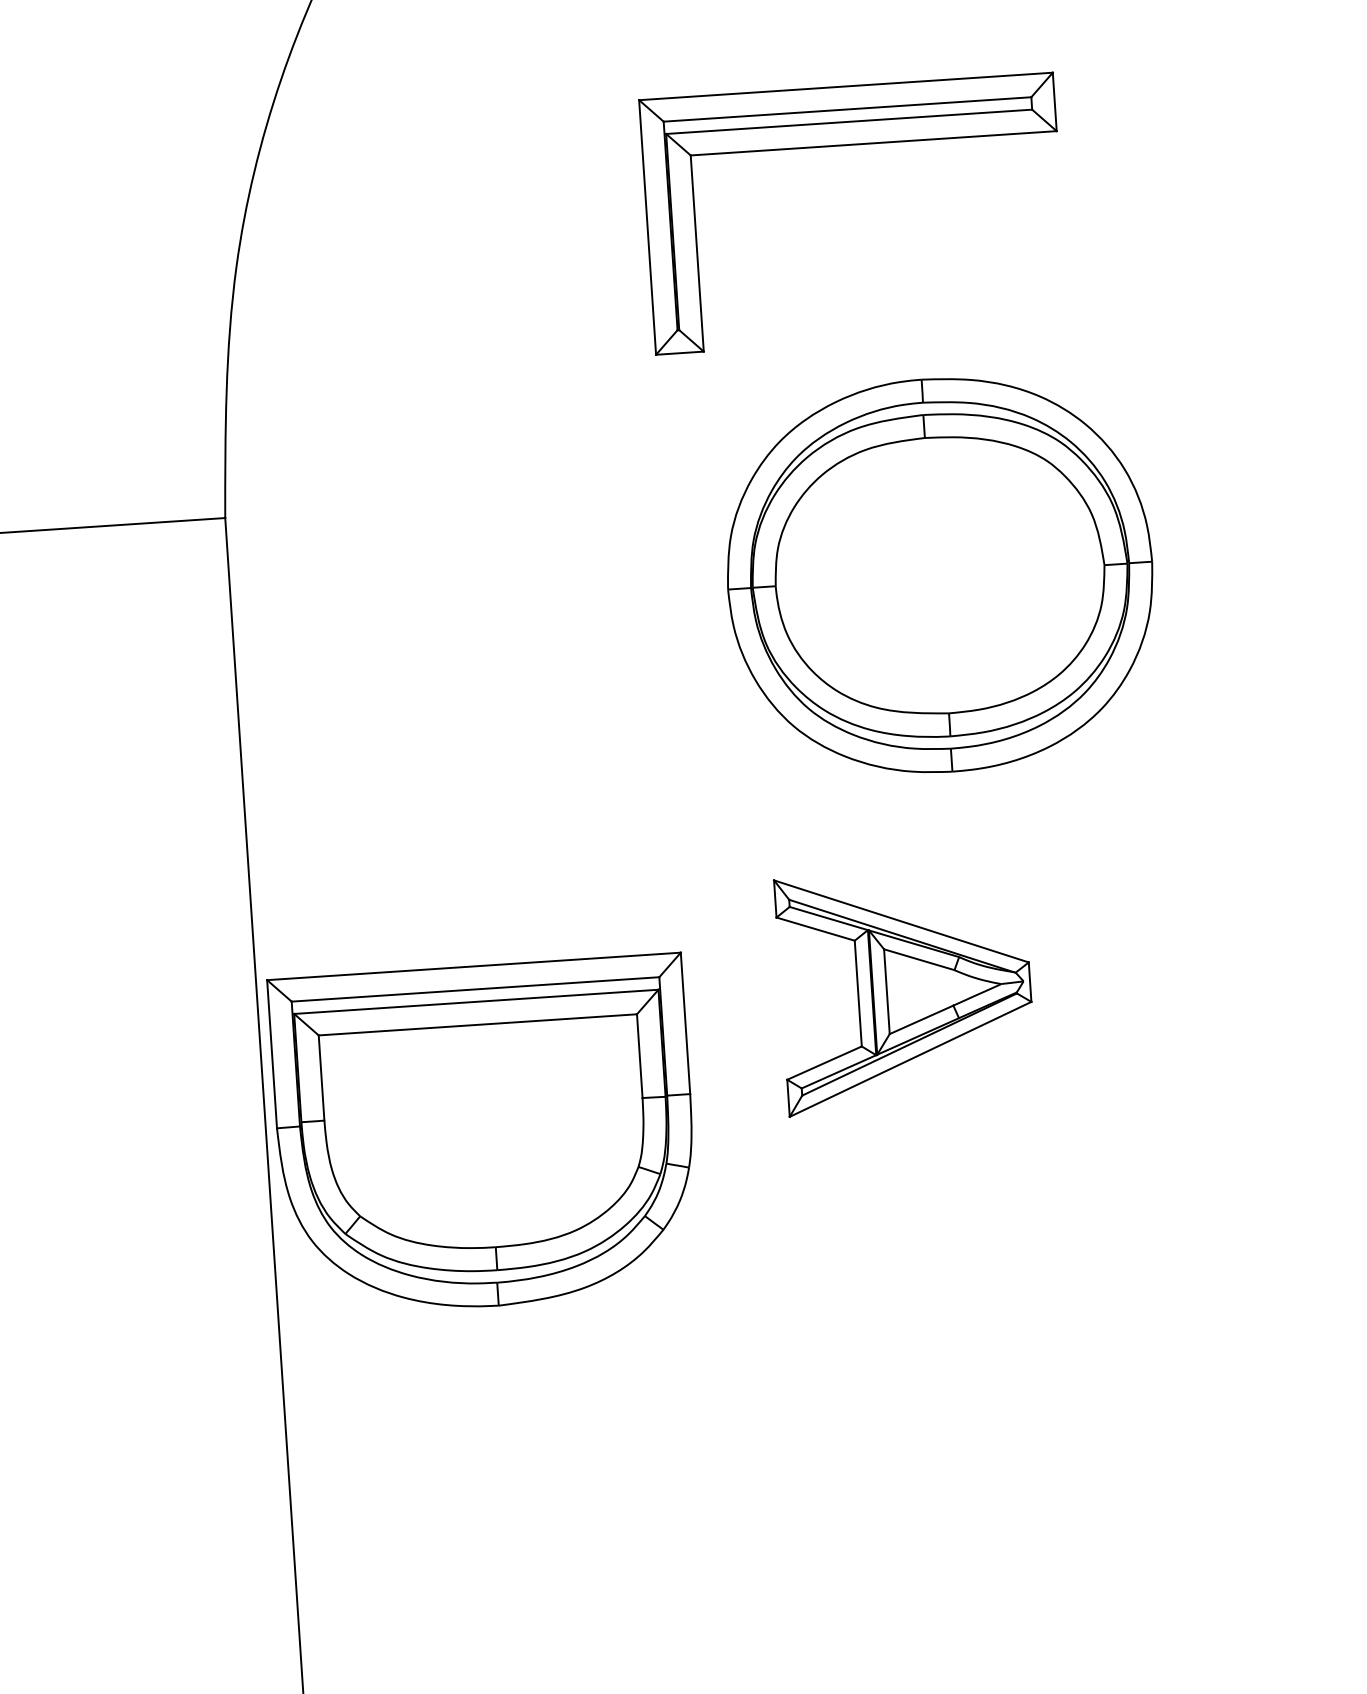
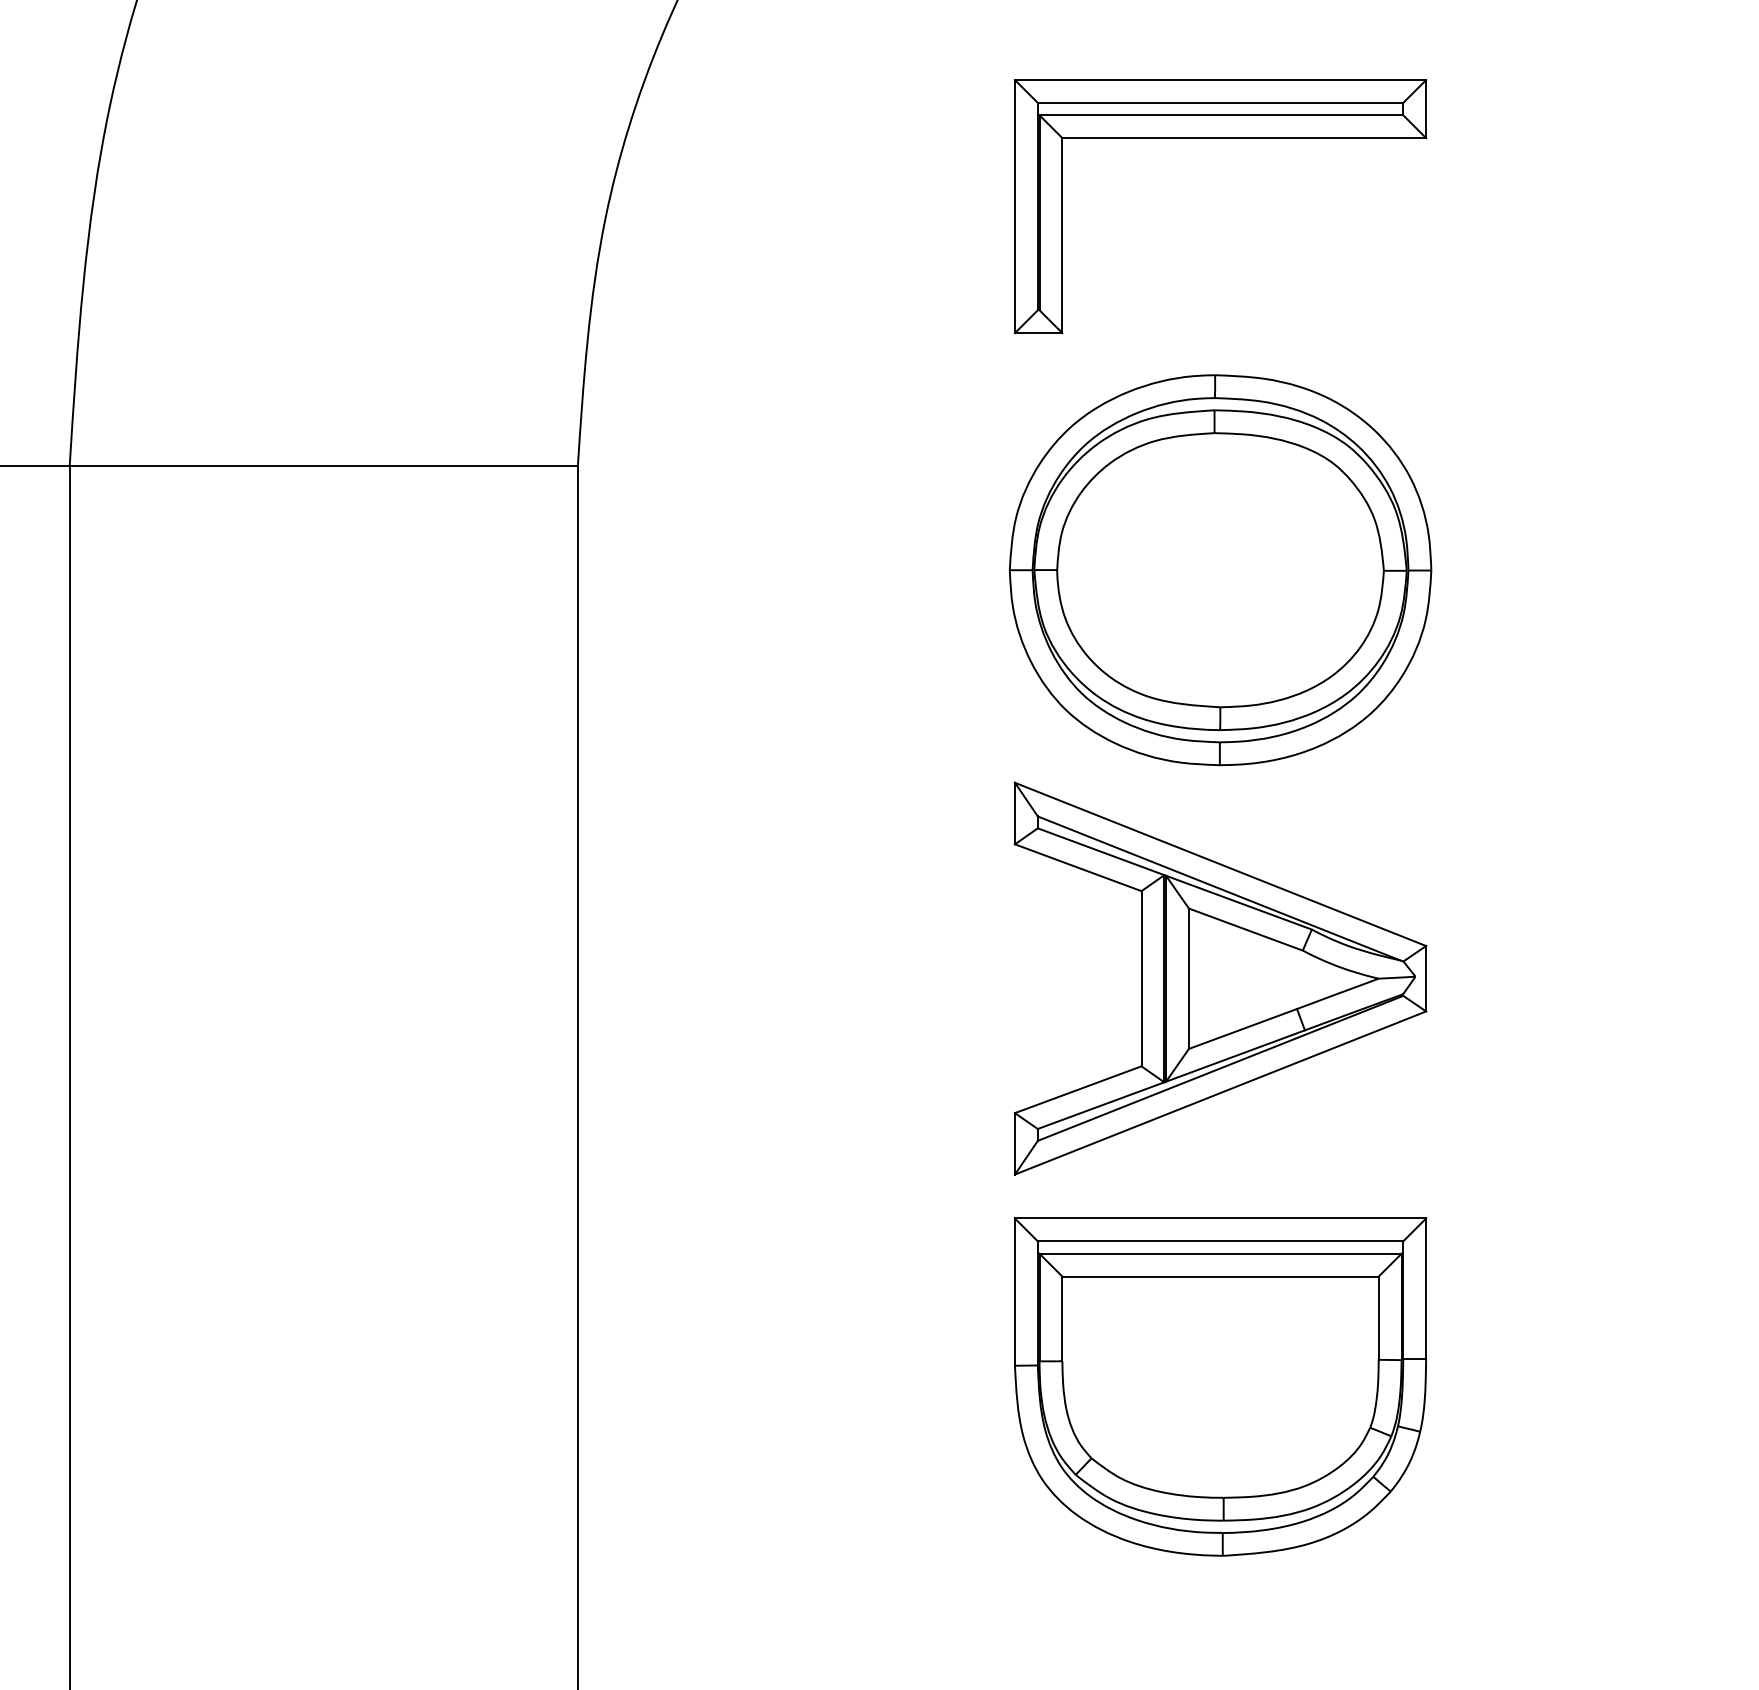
part: (940, 575) -> (1220, 570), moved
part: (905, 990) -> (1220, 978), size x1.67
part: (485, 1135) -> (1220, 1386), moved

